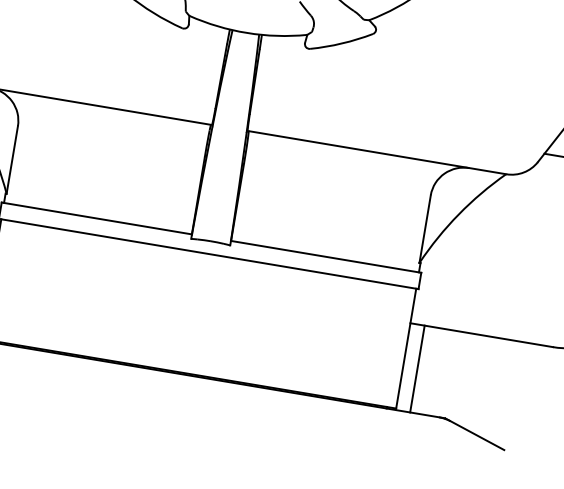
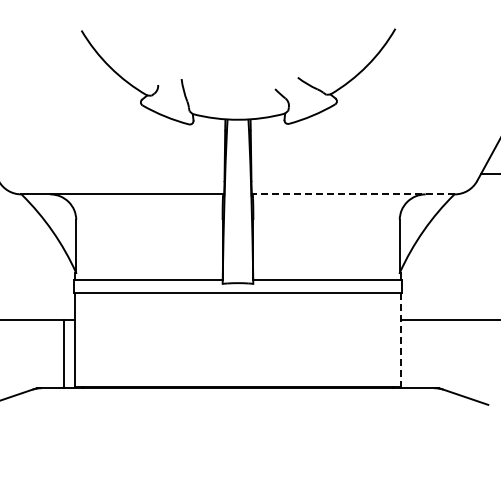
line: (375, 152) -> (352, 194), solid -> dashed
line: (406, 349) -> (400, 340), solid -> dashed
line: (417, 369) -> (411, 354), removed

